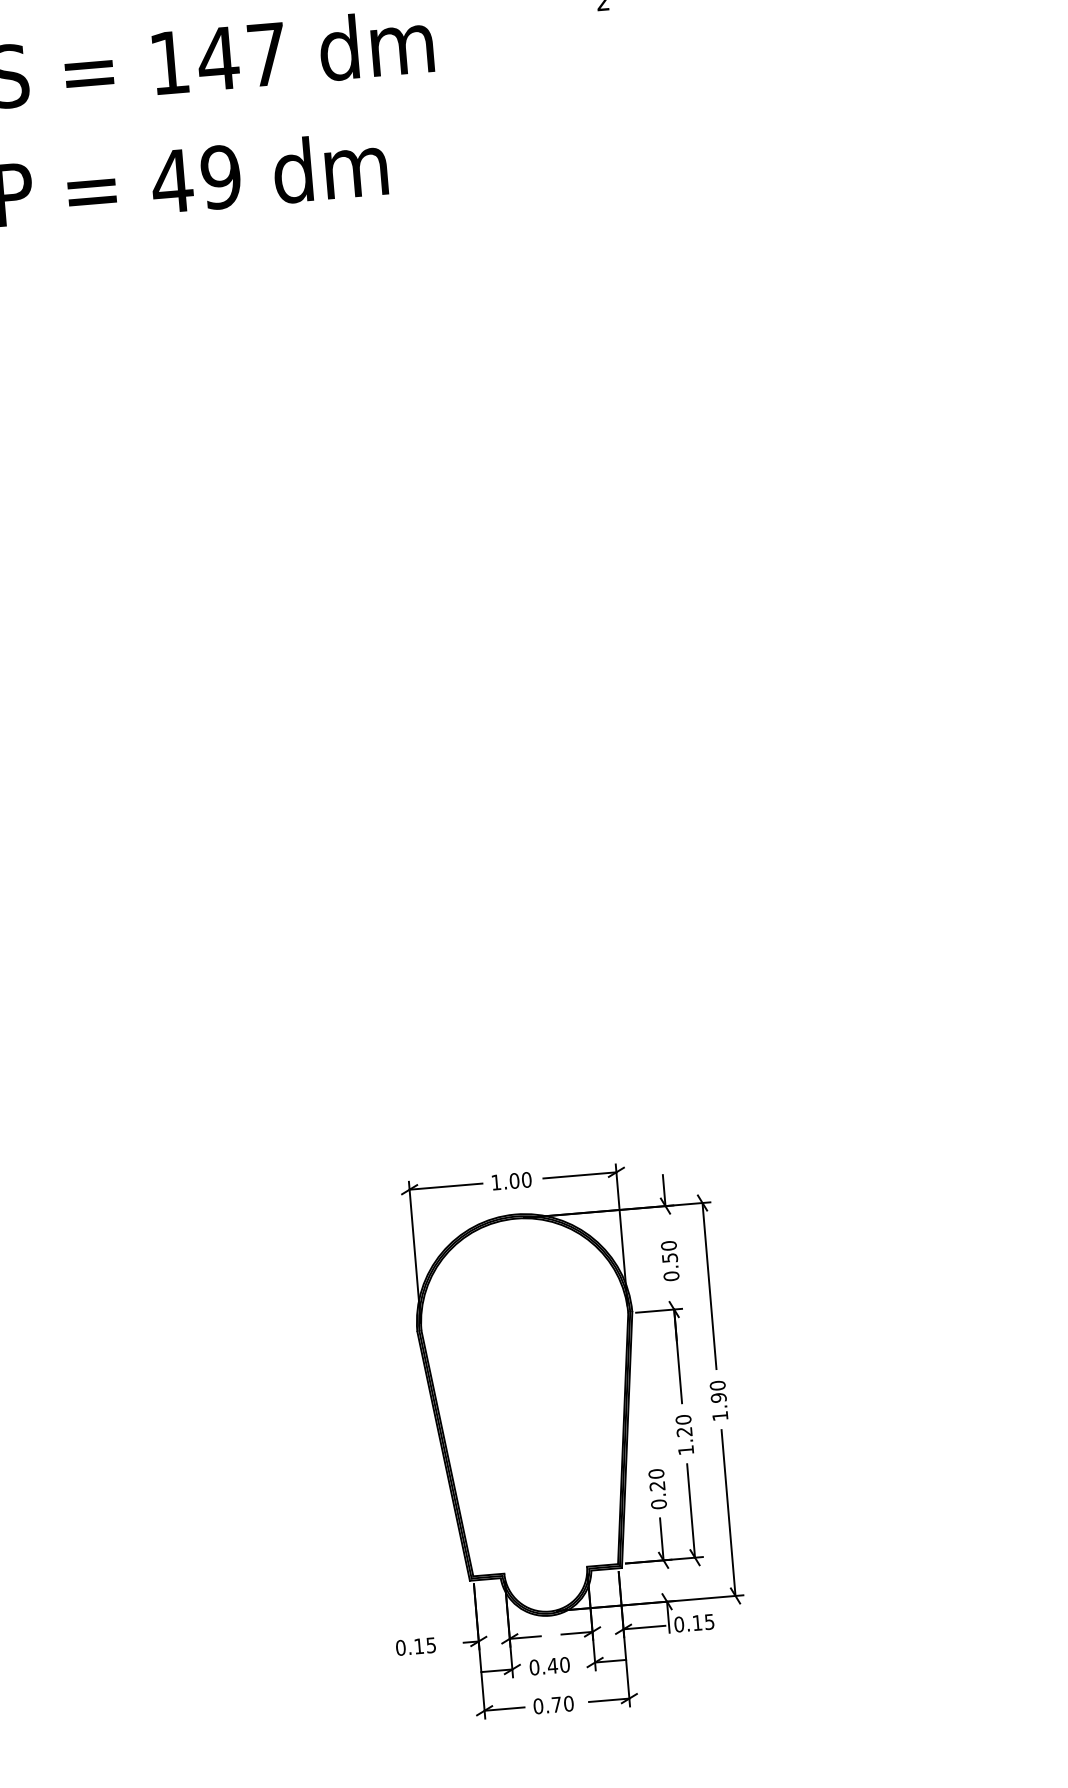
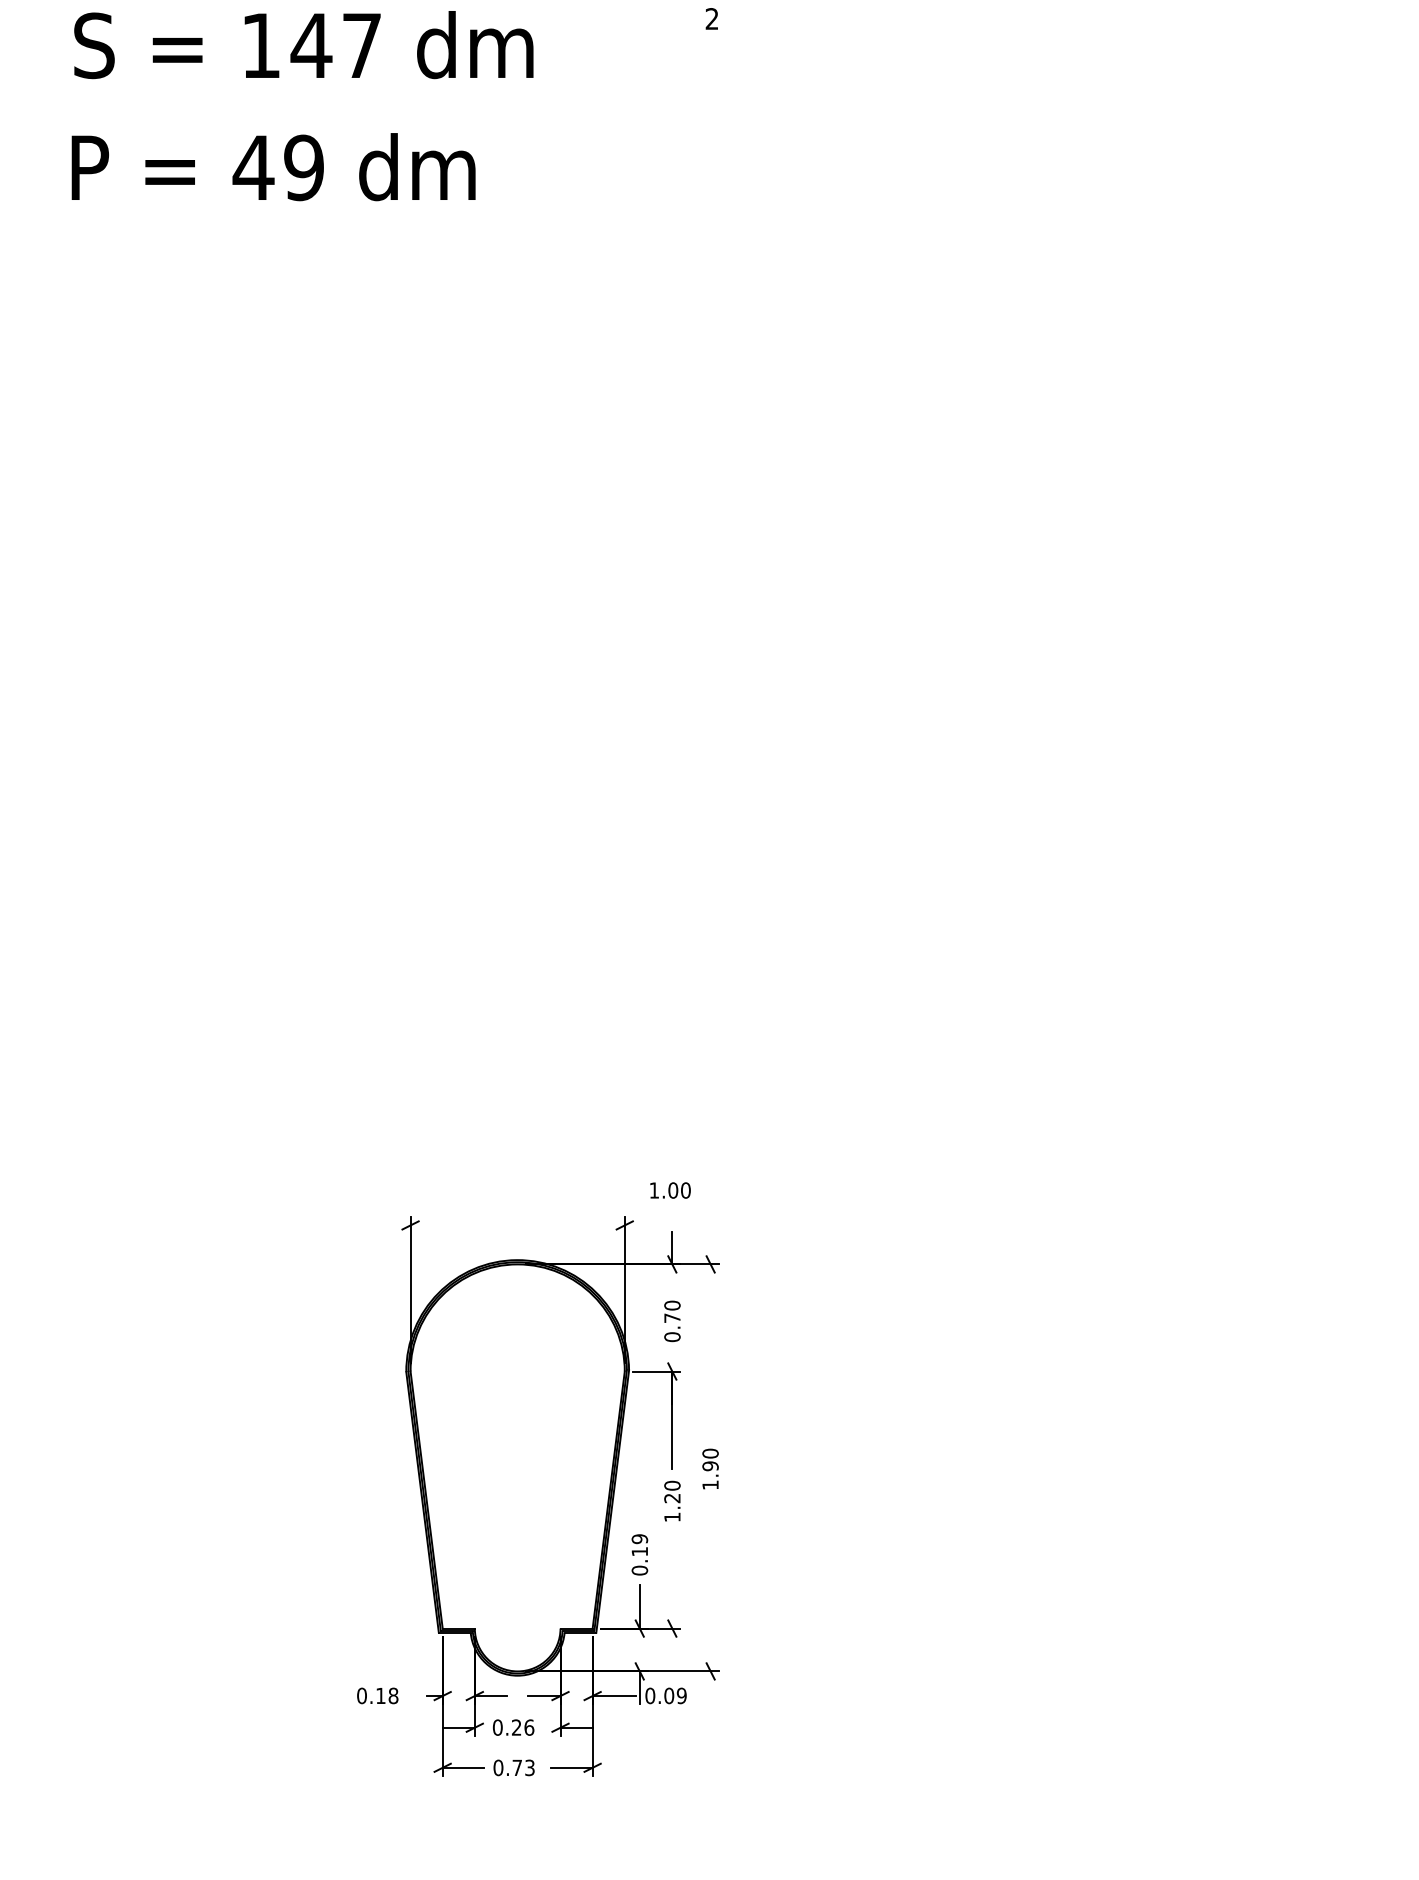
line: (579, 1175) -> (586, 1225), removed
text: (511, 1181) -> (670, 1190), moved
line: (445, 1186) -> (447, 1225), removed
text: (669, 1257) -> (672, 1317), 0.50 -> 0.70
line: (709, 1286) -> (710, 1350), removed
text: (656, 1480) -> (639, 1545), 0.20 -> 0.19
line: (691, 1510) -> (672, 1579), removed
line: (728, 1513) -> (710, 1585), removed
text: (703, 1622) -> (675, 1695), 0.15 -> 0.09
text: (431, 1644) -> (393, 1695), 0.15 -> 0.18
text: (558, 1665) -> (522, 1727), 0.40 -> 0.26
text: (568, 1703) -> (529, 1767), 0.70 -> 0.73

